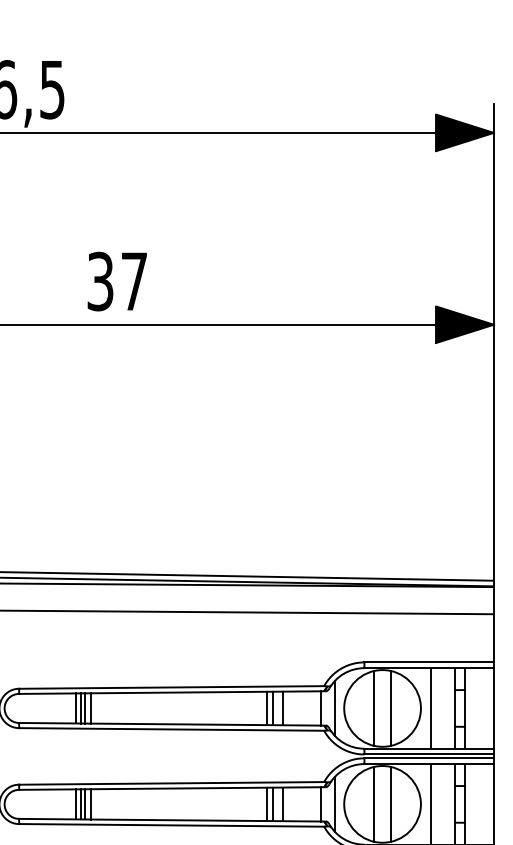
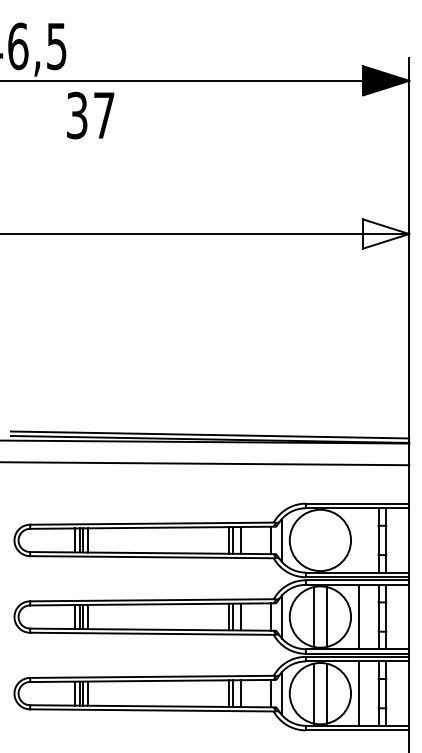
text: (117, 281) -> (90, 115), moved
fill: (465, 324) -> (386, 233), removed
line: (373, 708) -> (313, 540), removed
line: (391, 708) -> (327, 540), removed
line: (430, 708) -> (358, 540), removed

